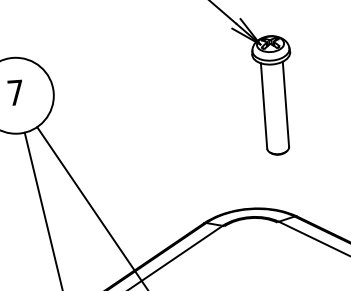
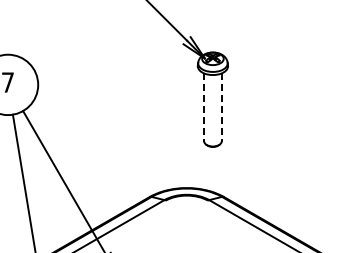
line: (285, 104) -> (221, 107), solid -> dashed
line: (264, 106) -> (204, 107), solid -> dashed

